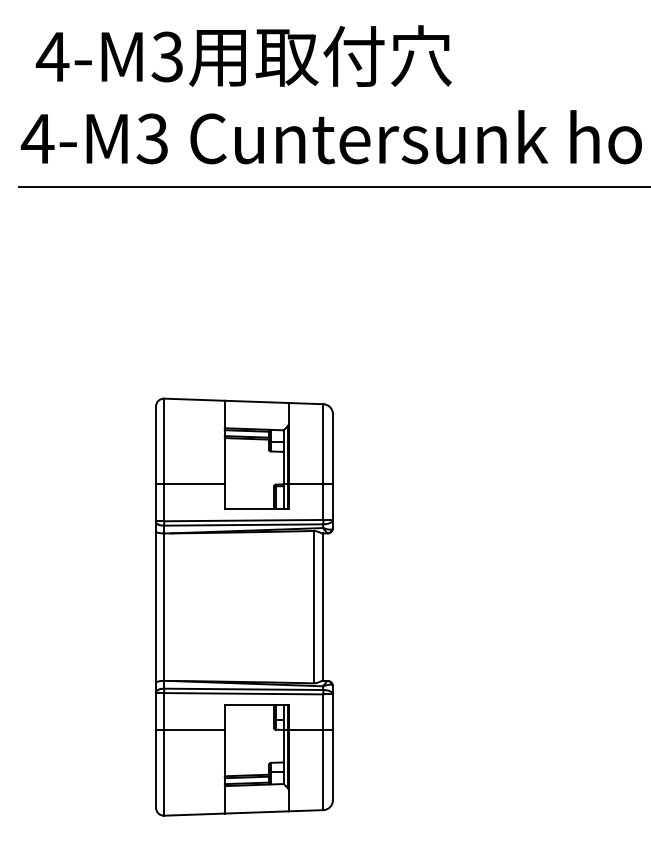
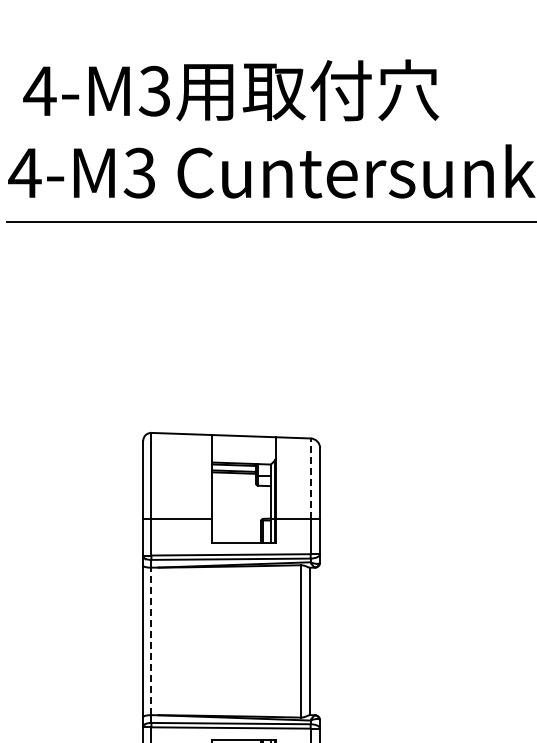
line: (323, 443) -> (310, 477), solid -> dashed
line: (164, 607) -> (151, 641), solid -> dashed

